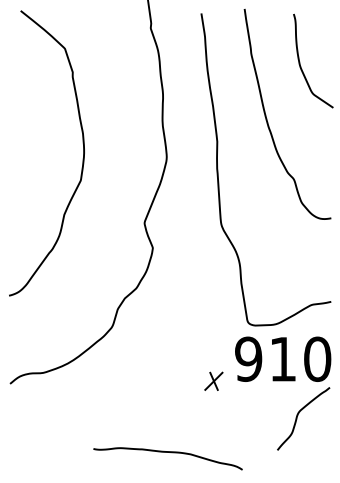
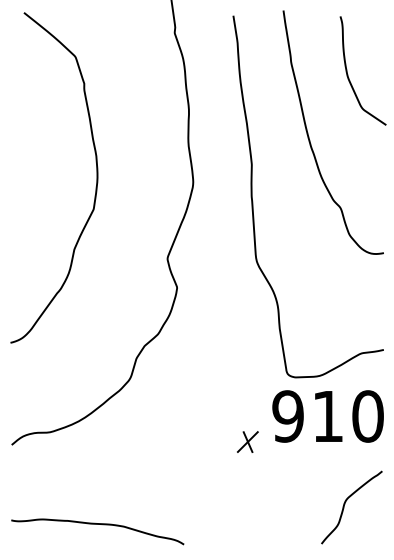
curve: (298, 416) -> (345, 504), moved
curve: (167, 452) -> (97, 524), moved

